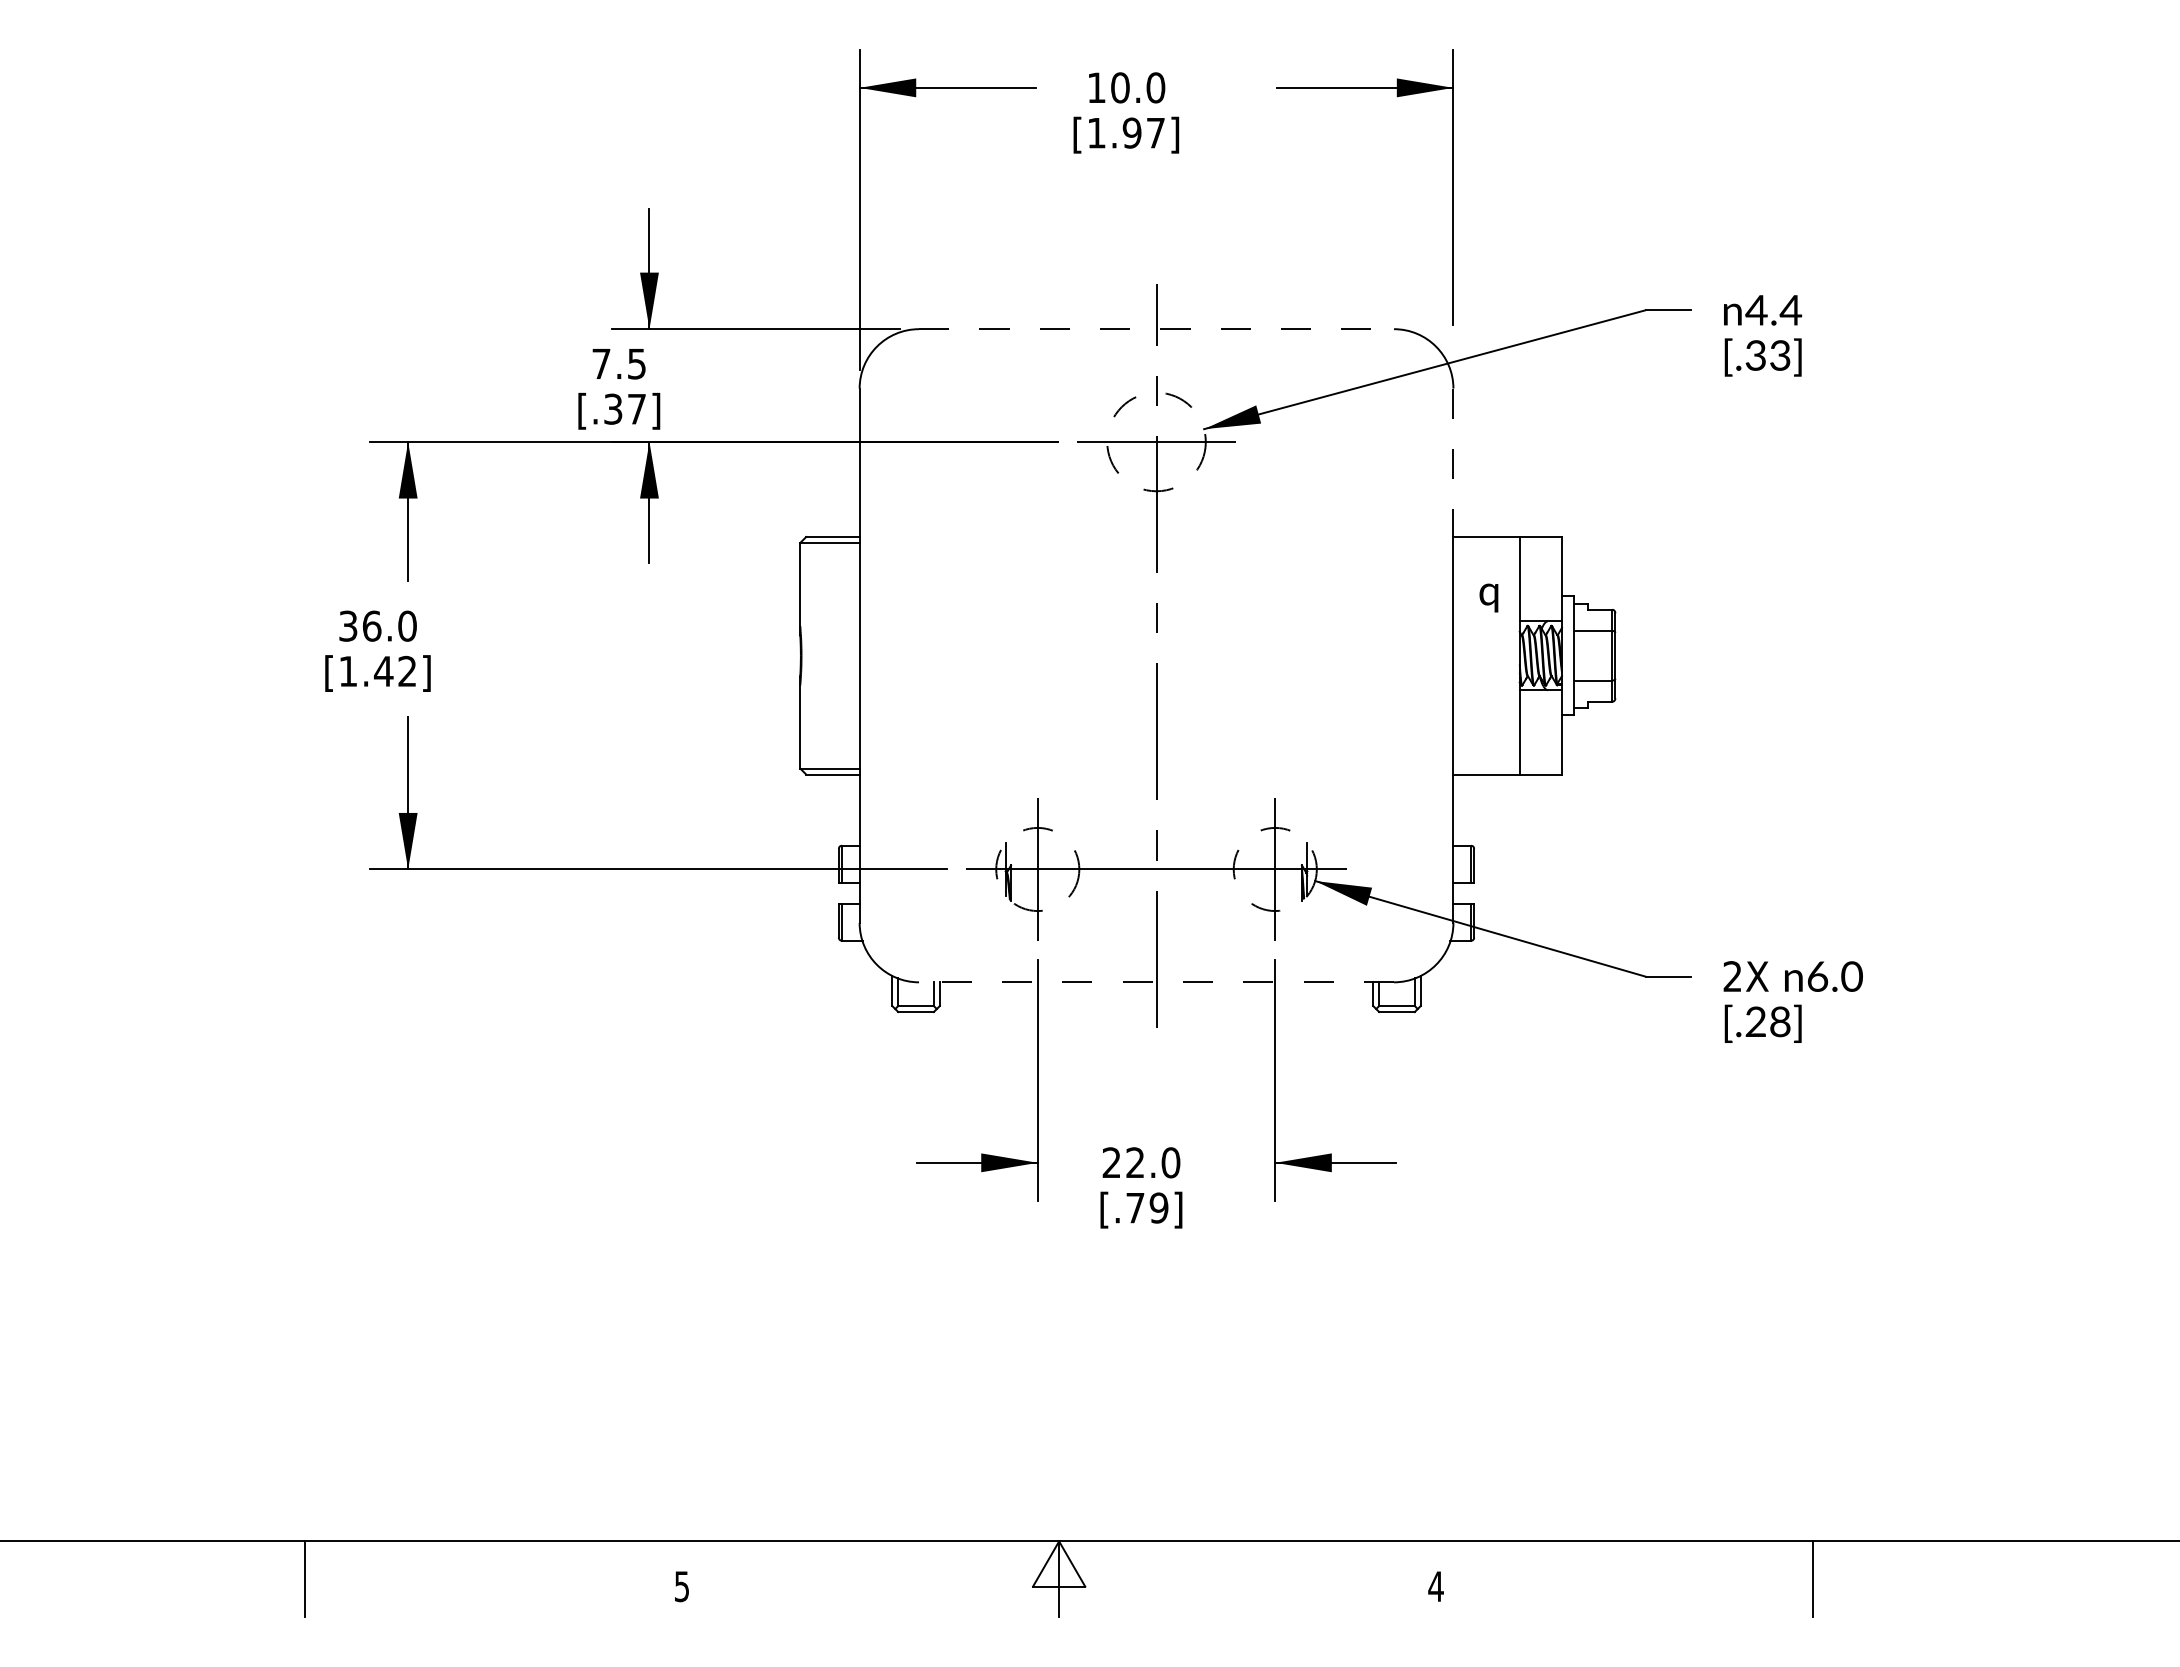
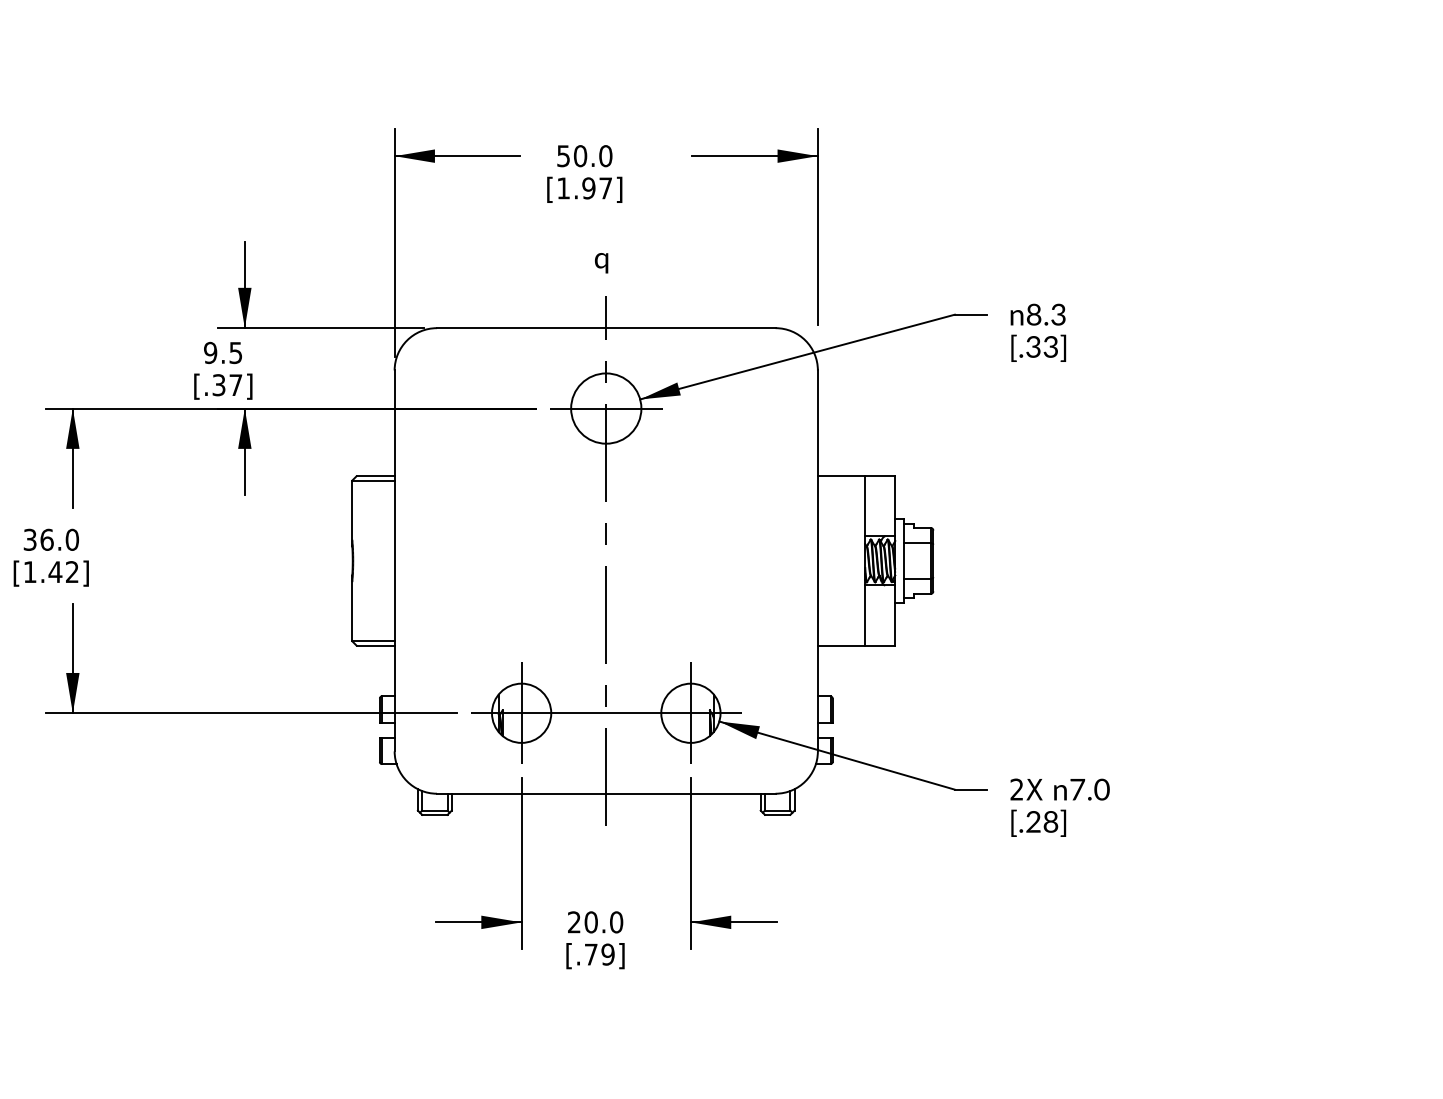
text: (1096, 87) -> (563, 155), 10.0 -> 50.0
text: (1773, 309) -> (1046, 314), 4.4 -> 8.3
line: (1156, 329) -> (606, 328), dashed -> solid
text: (601, 363) -> (210, 352), 7.5 -> 9.5
circle: (1156, 441) -> (606, 408), dashed -> solid
line: (1453, 463) -> (817, 423), dashed -> solid
text: (1488, 597) -> (601, 262), moved
circle: (1037, 869) -> (521, 713), dashed -> solid
circle: (1274, 869) -> (690, 713), dashed -> solid
text: (1817, 976) -> (1077, 789), 6.0 -> 7.0
line: (1156, 982) -> (606, 793), dashed -> solid
text: (1135, 1162) -> (591, 922), 22.0 -> 20.0

